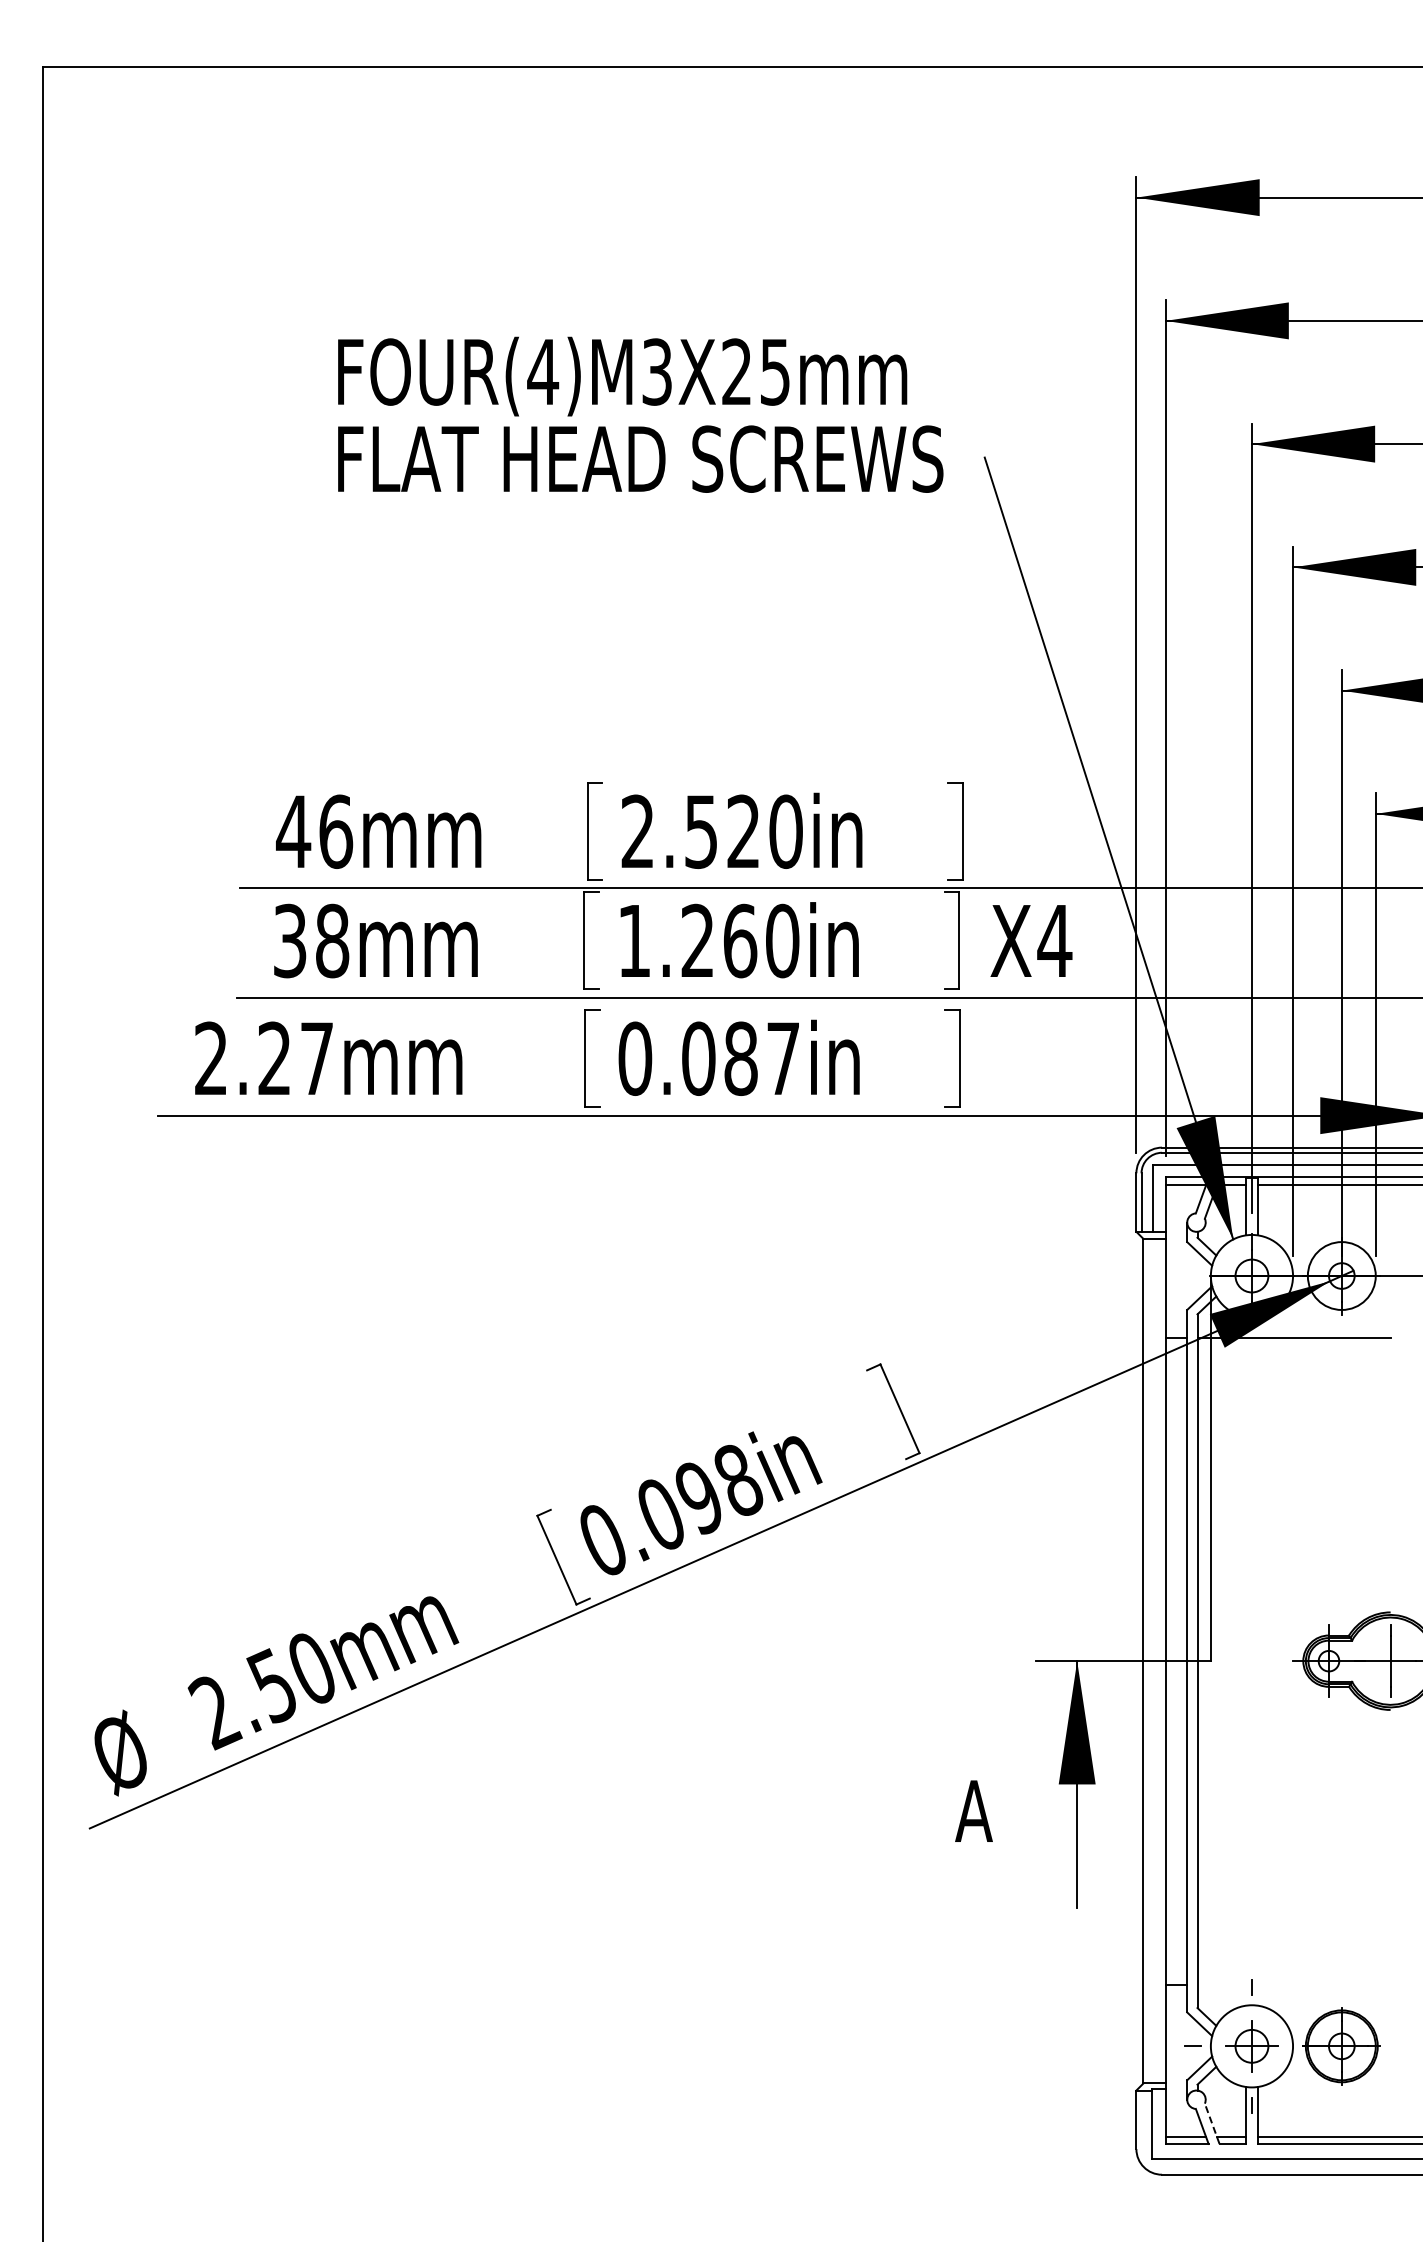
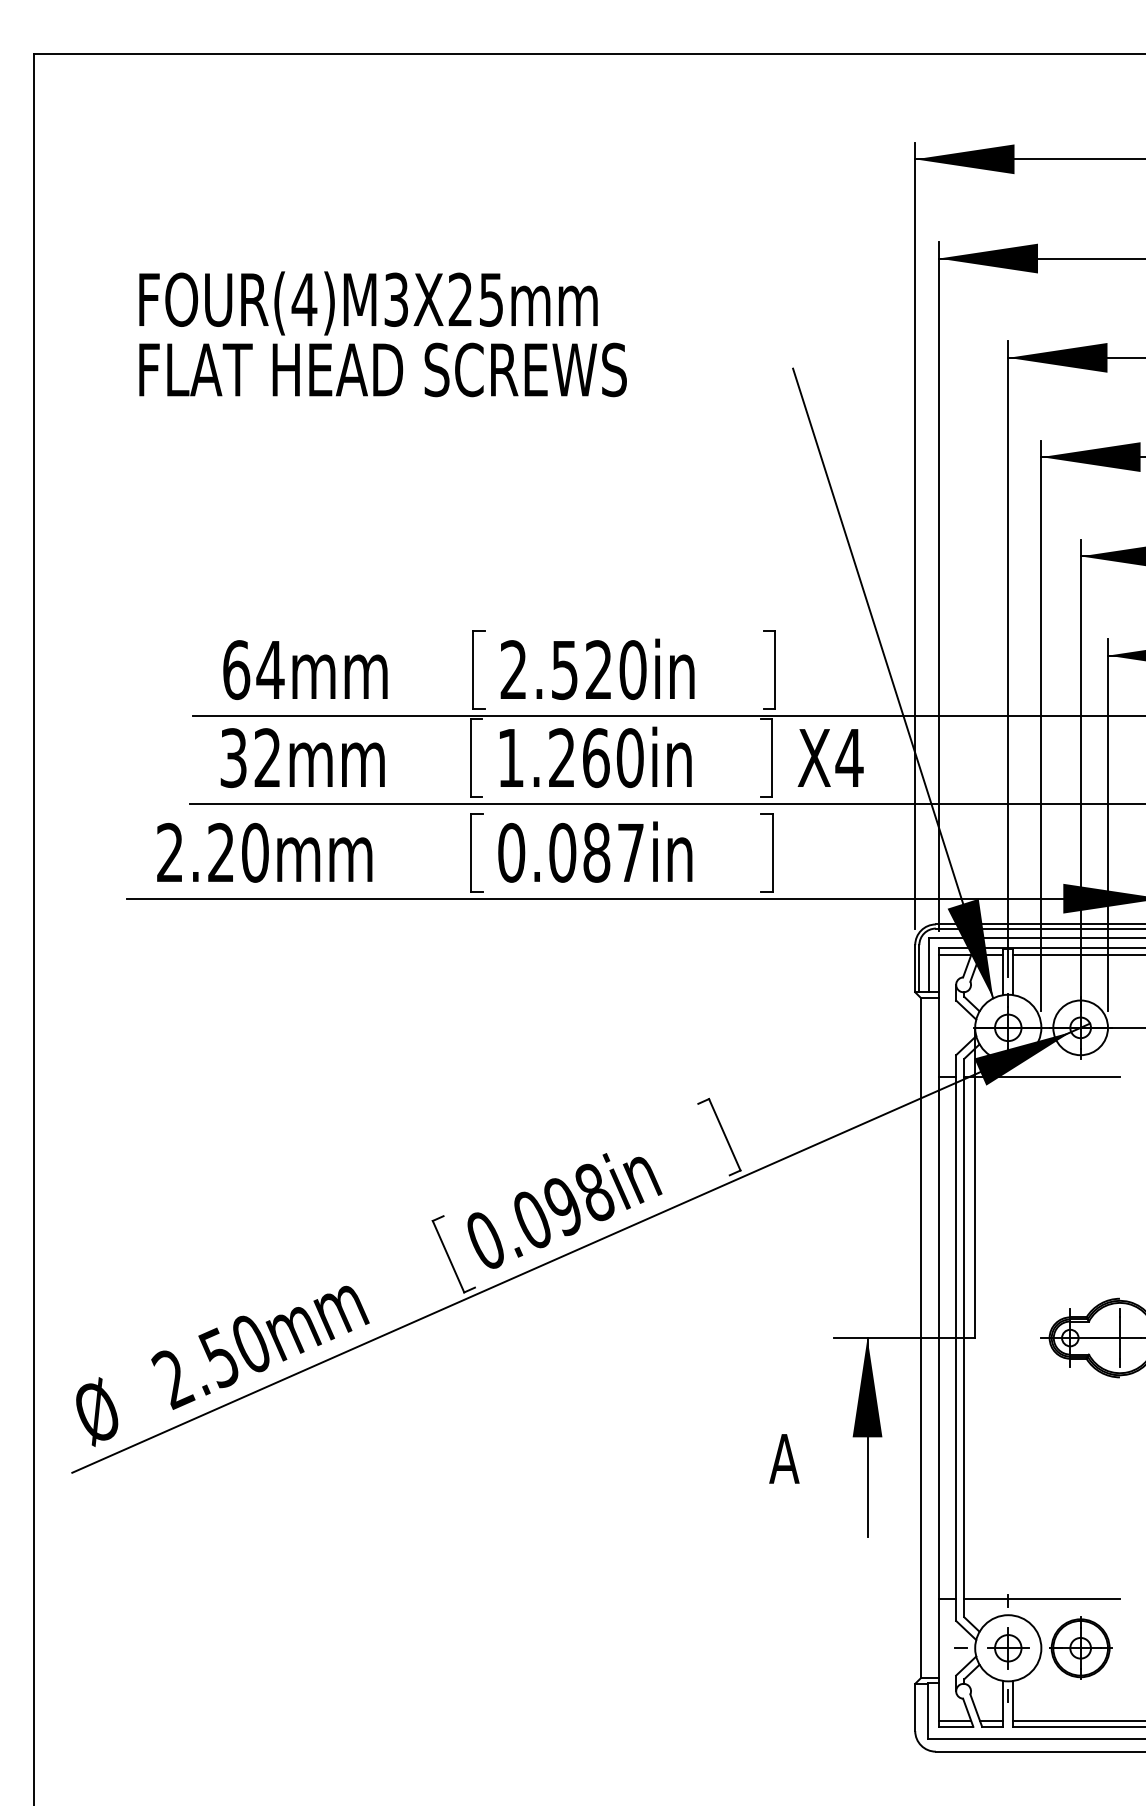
text: (640, 414) -> (382, 333), moved
text: (314, 831) -> (253, 669), 46mm -> 64mm
text: (332, 940) -> (267, 757), 38mm -> 32mm
text: (316, 1058) -> (254, 852), 2.27mm -> 2.20mm
line: (1293, 1984) -> (1041, 1598), added
line: (1212, 2123) -> (976, 1710), dashed -> solid

